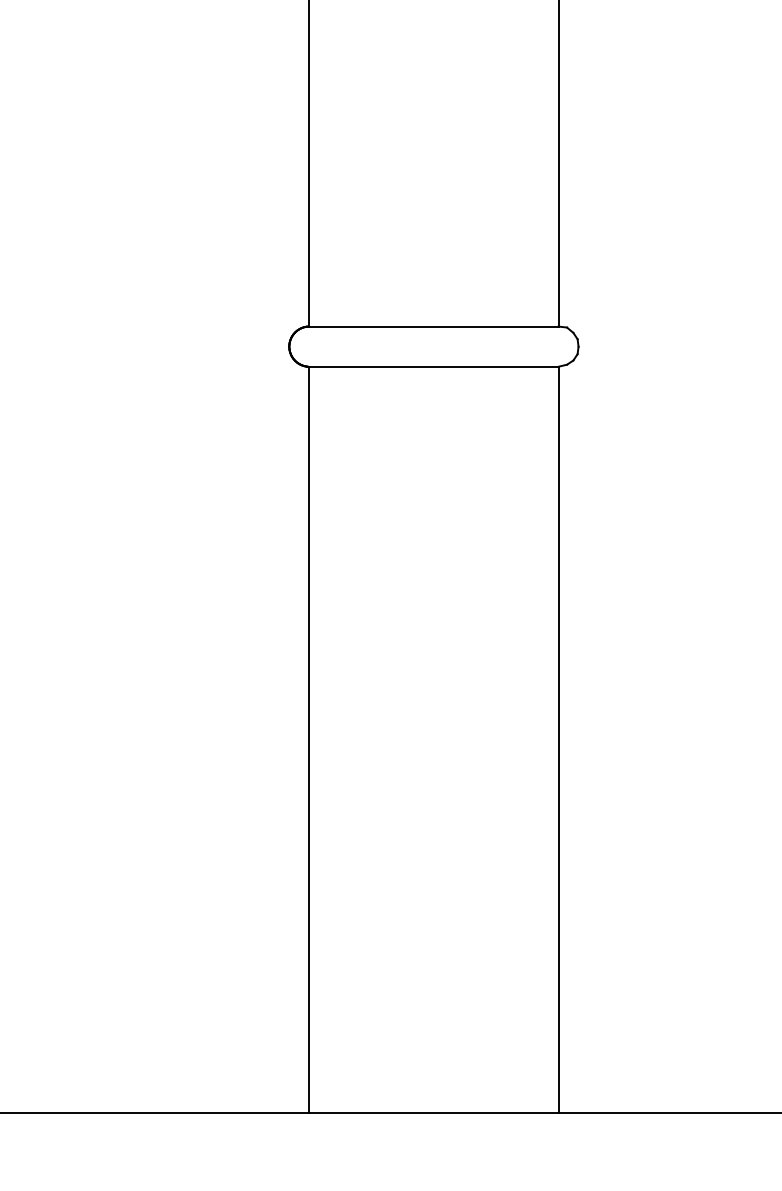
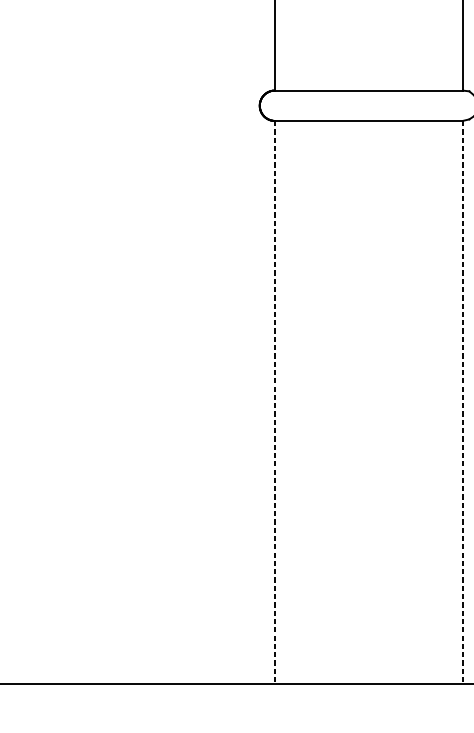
line: (308, 739) -> (274, 402), solid -> dashed
line: (558, 739) -> (462, 402), solid -> dashed

